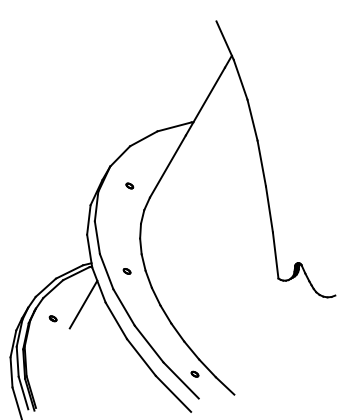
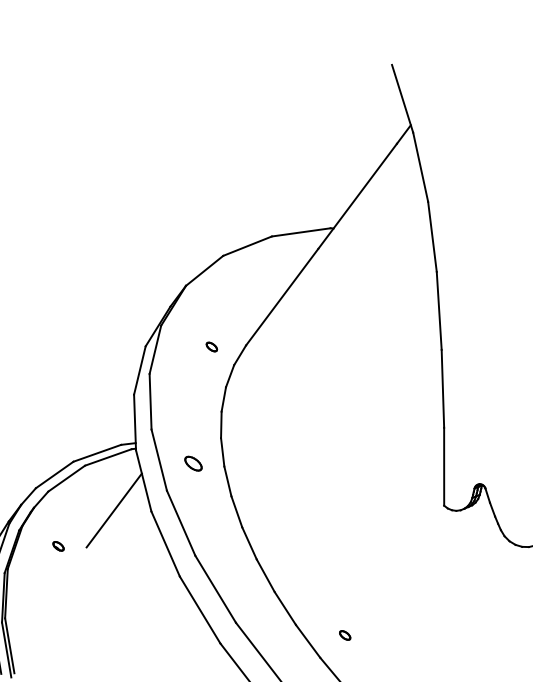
part: (129, 185) -> (211, 346), moved
part: (126, 271) -> (192, 463), size x1.6
part: (52, 318) -> (57, 545), moved
part: (194, 373) -> (344, 634), moved

